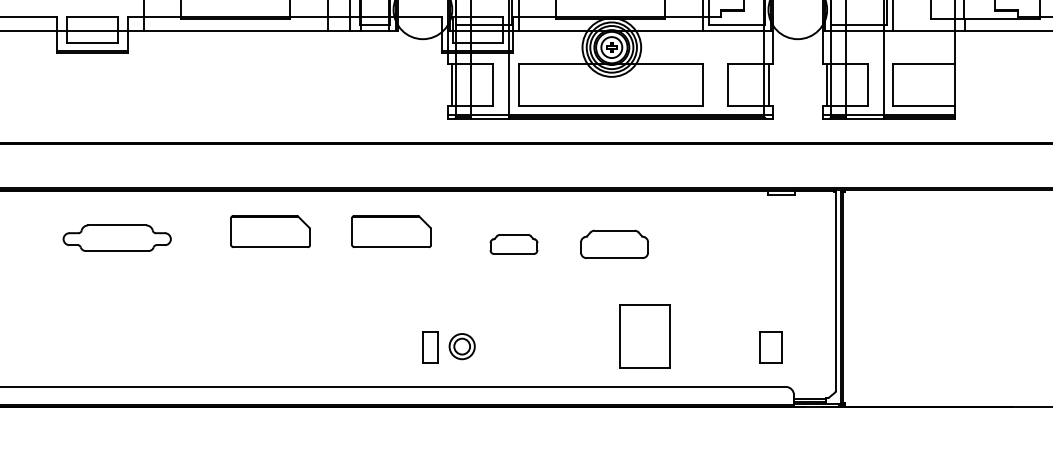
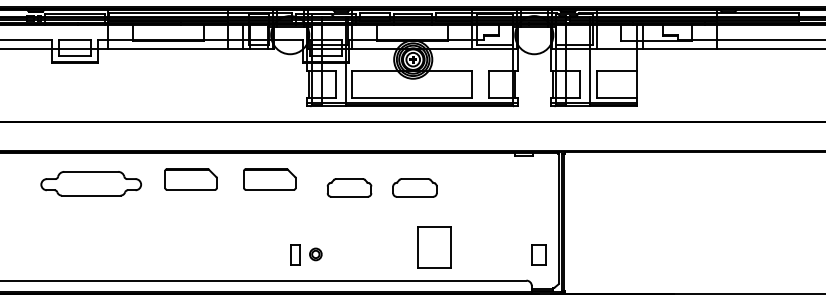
part: (116, 237) -> (90, 183), size x1.43
part: (513, 243) -> (349, 187), size x1.43
part: (461, 346) -> (315, 254), size x0.71
part: (770, 346) -> (538, 254), moved

